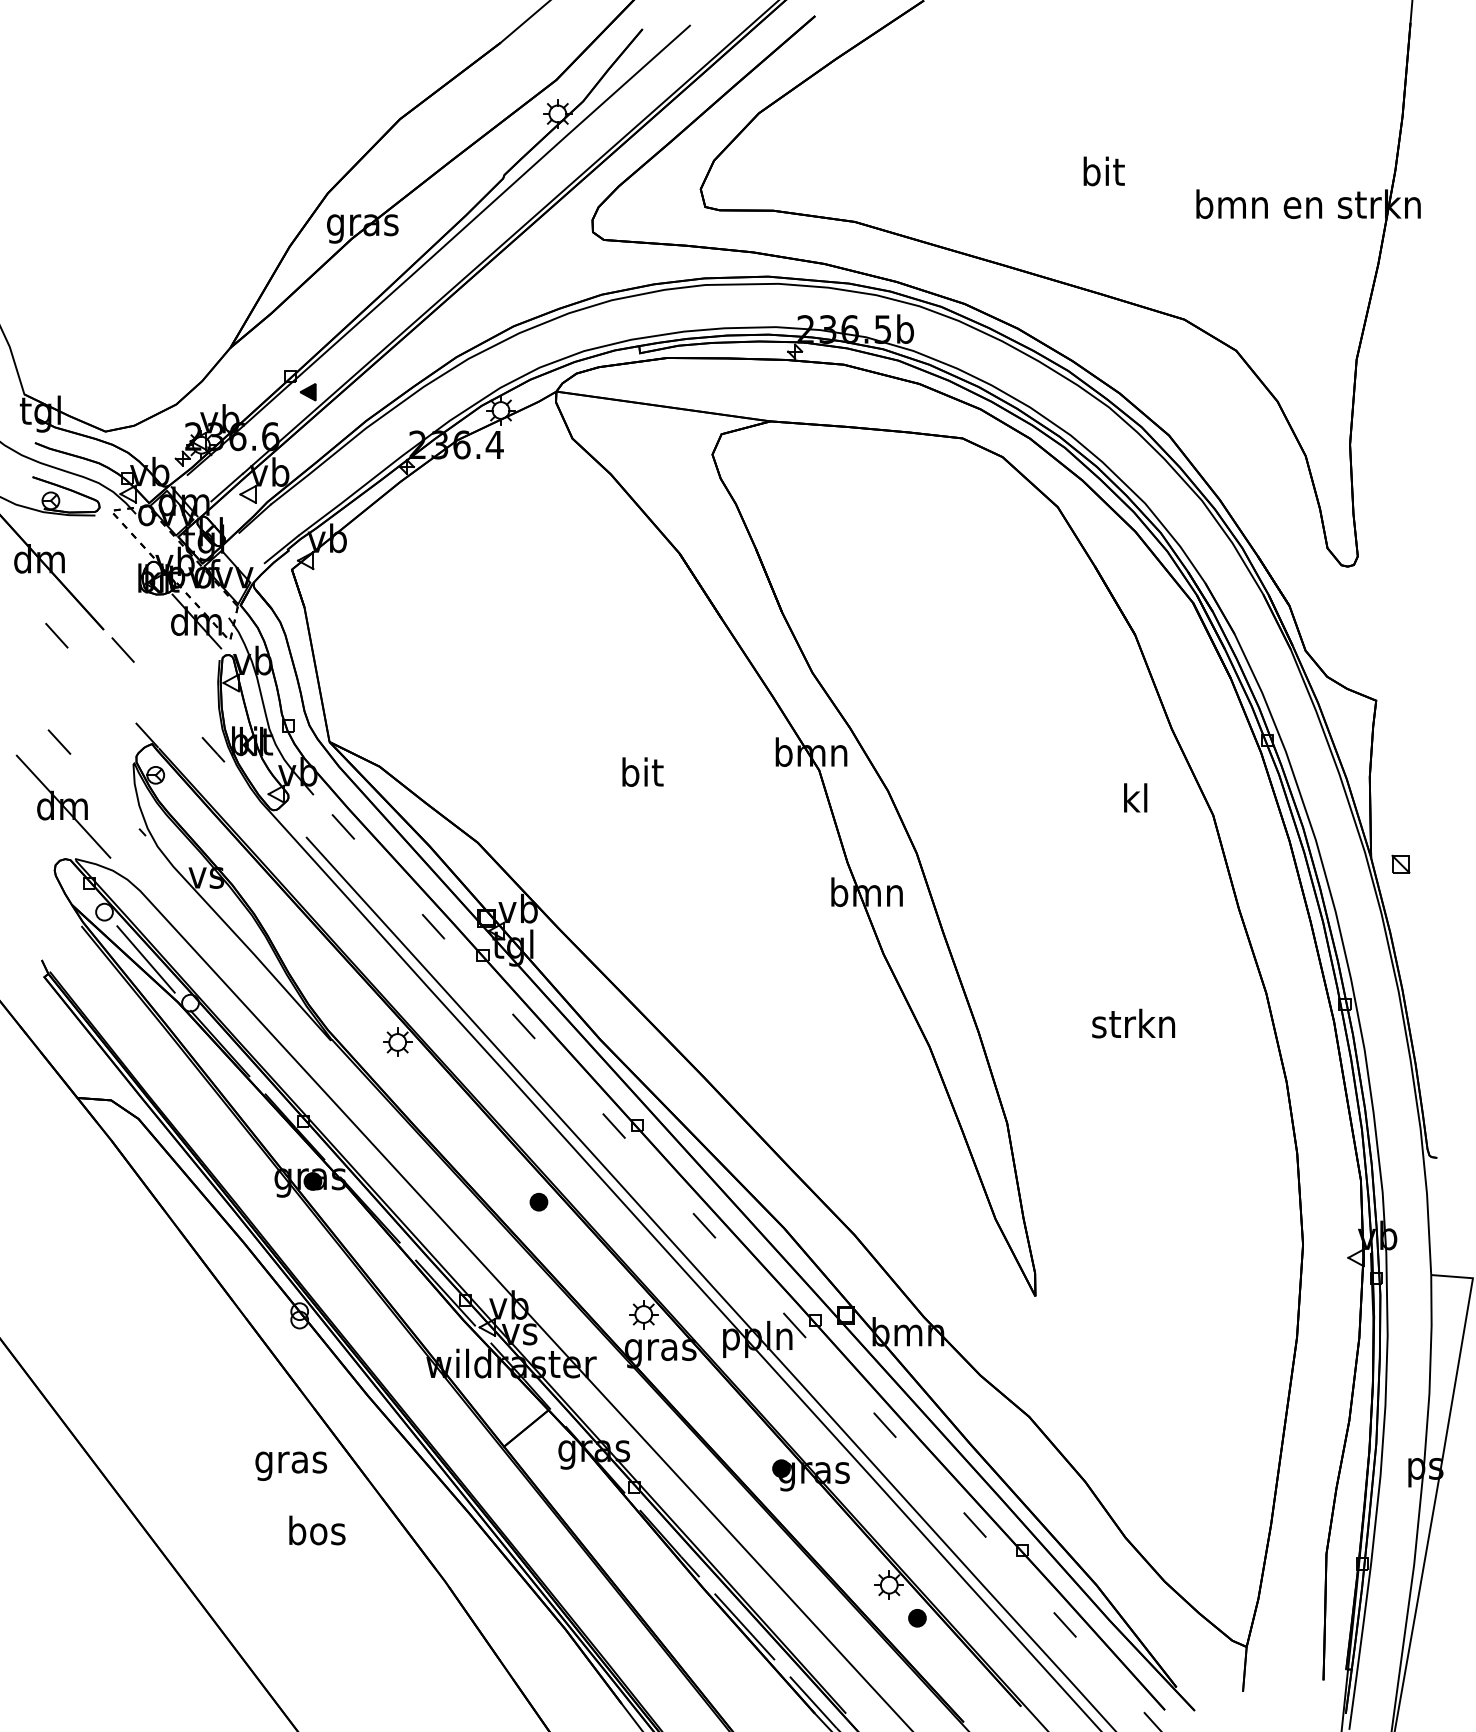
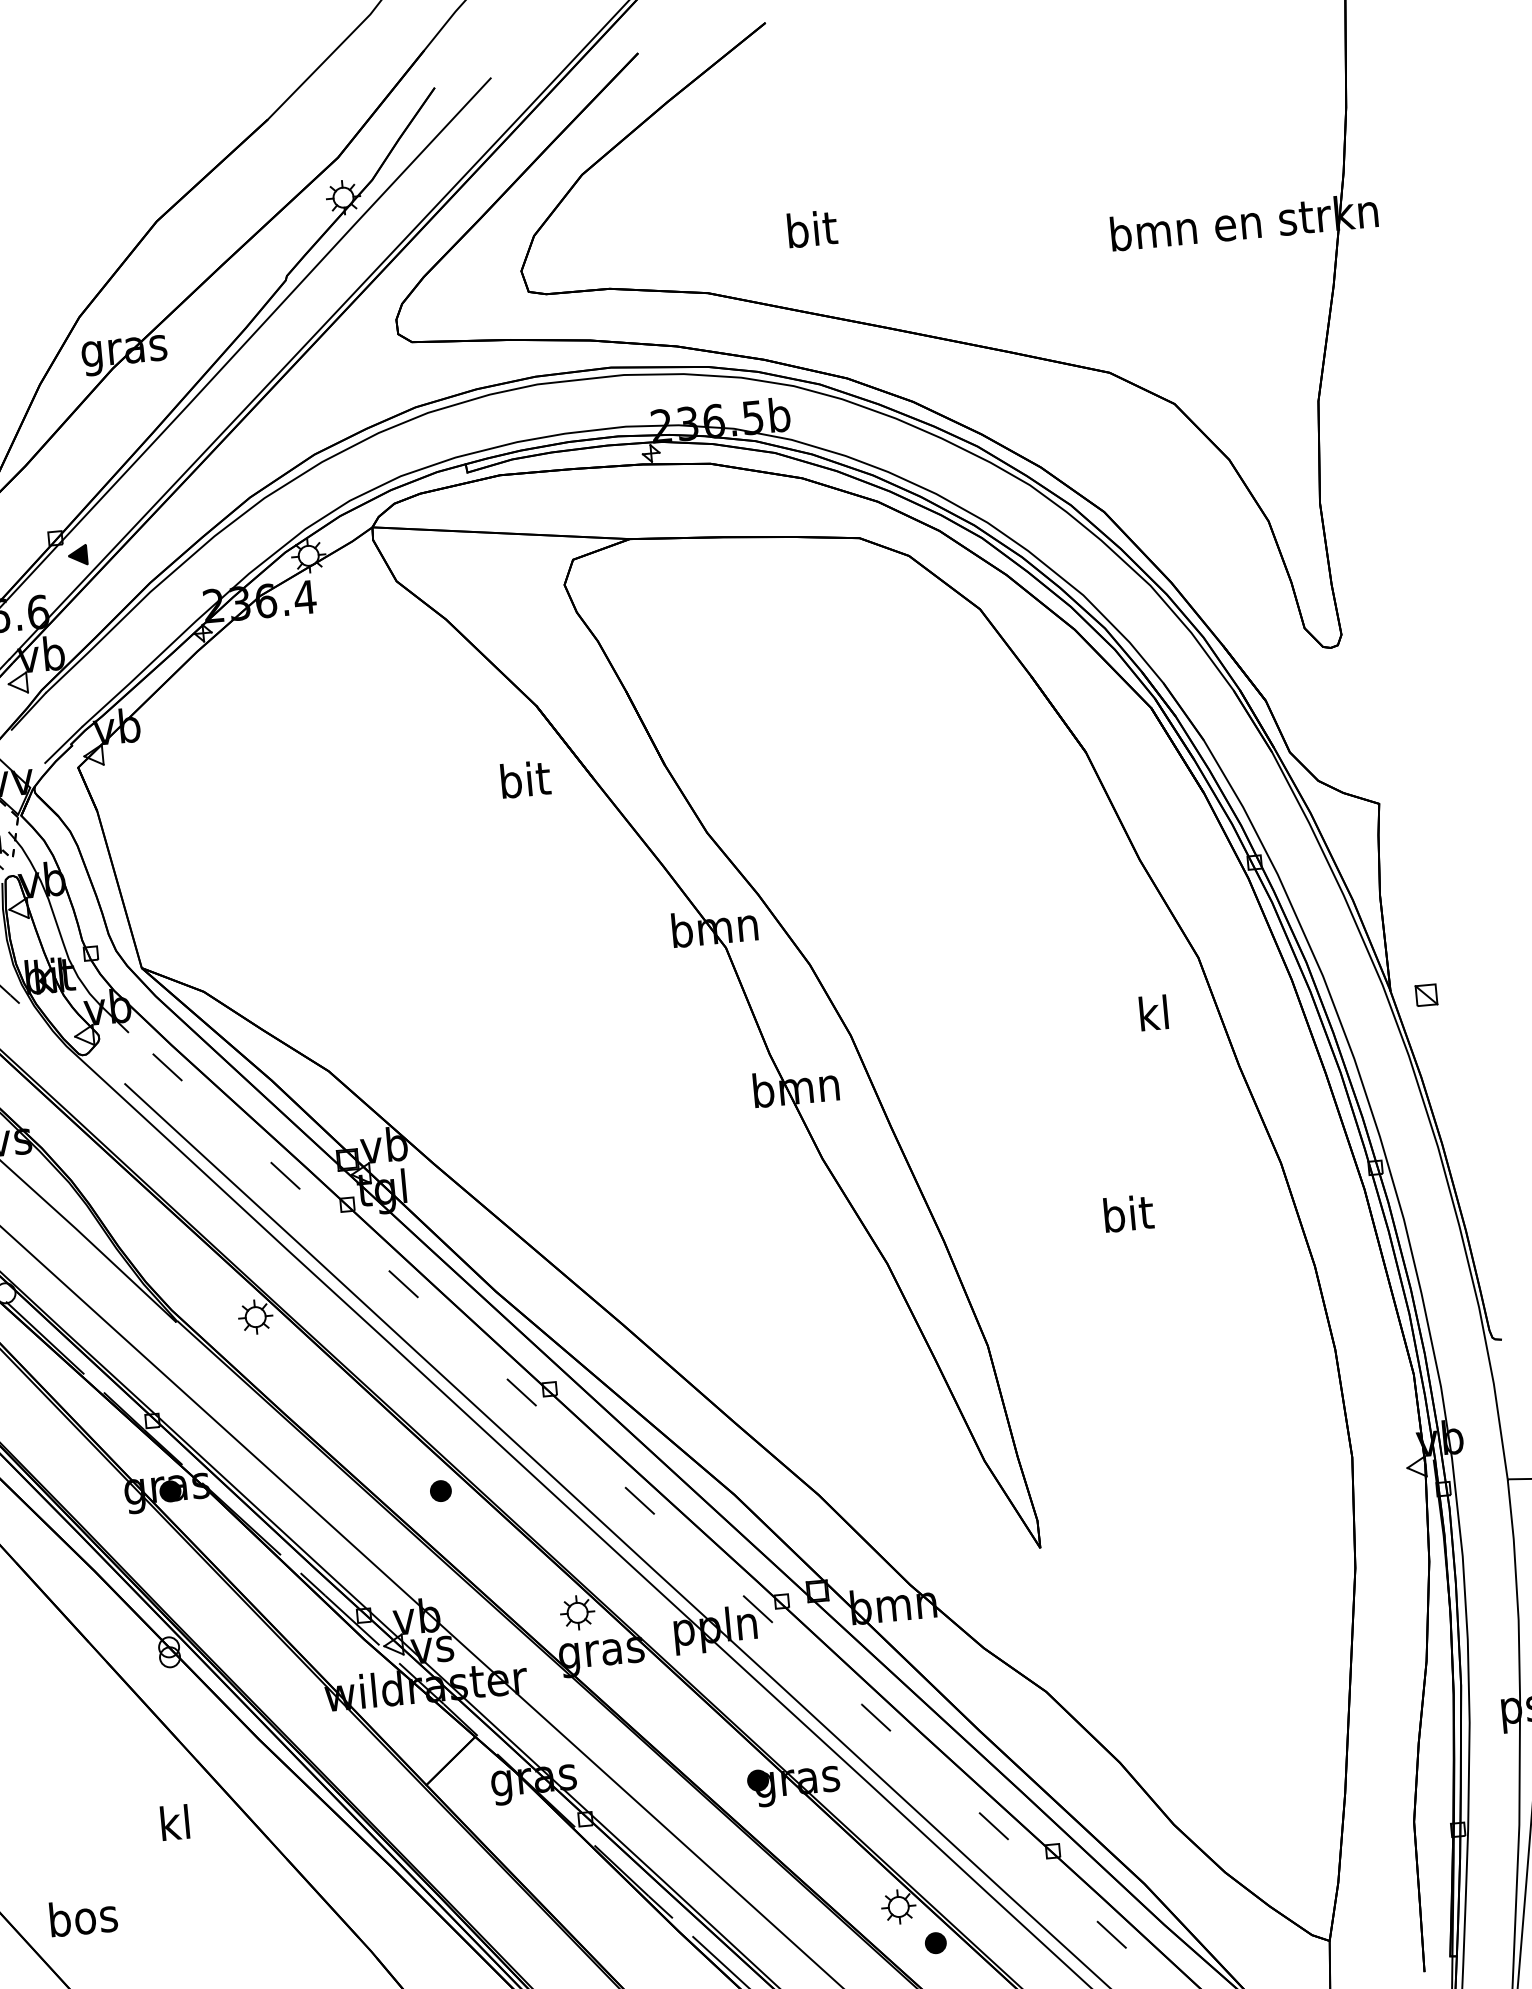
text: (1103, 171) -> (811, 229), moved
text: (642, 771) -> (525, 778), moved
text: (1135, 797) -> (1153, 1012), moved
text: (1133, 1023) -> (1126, 1213), strkn -> bit
text: (291, 1462) -> (175, 1827), gras -> kl
text: (317, 1530) -> (83, 1917), moved

